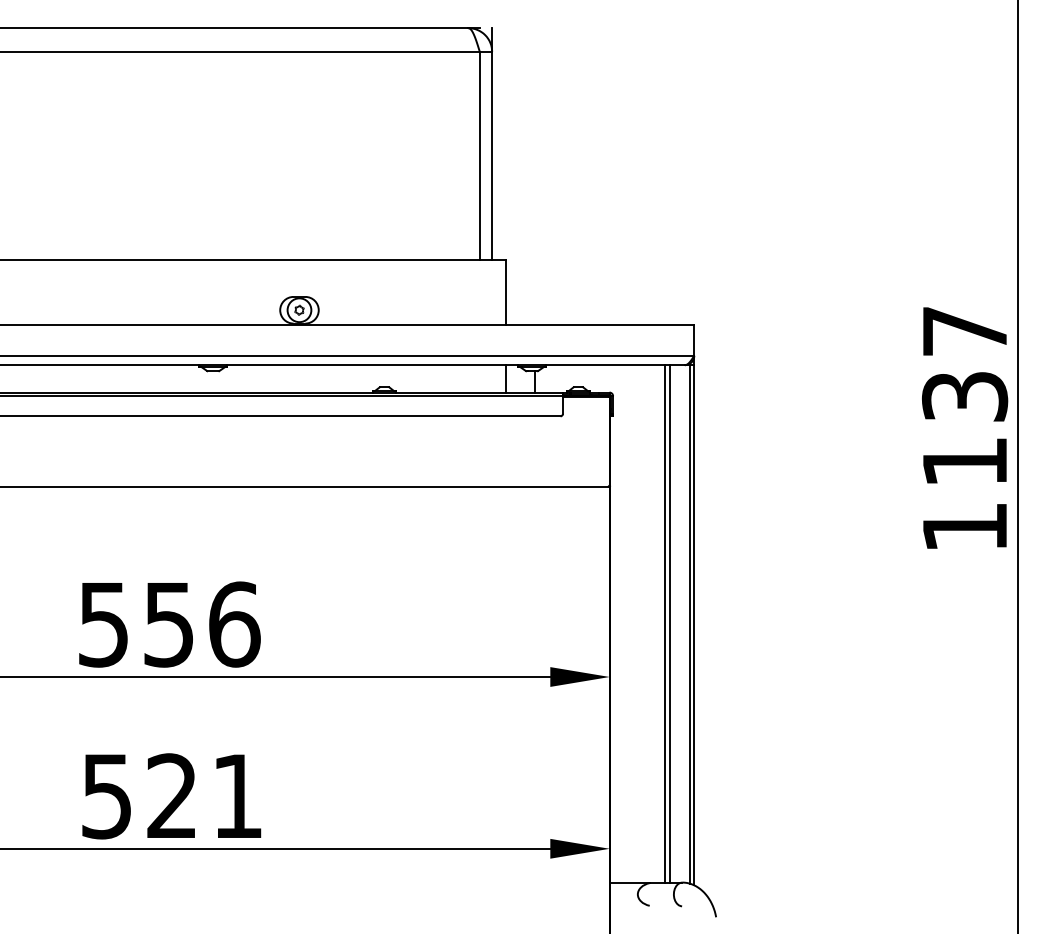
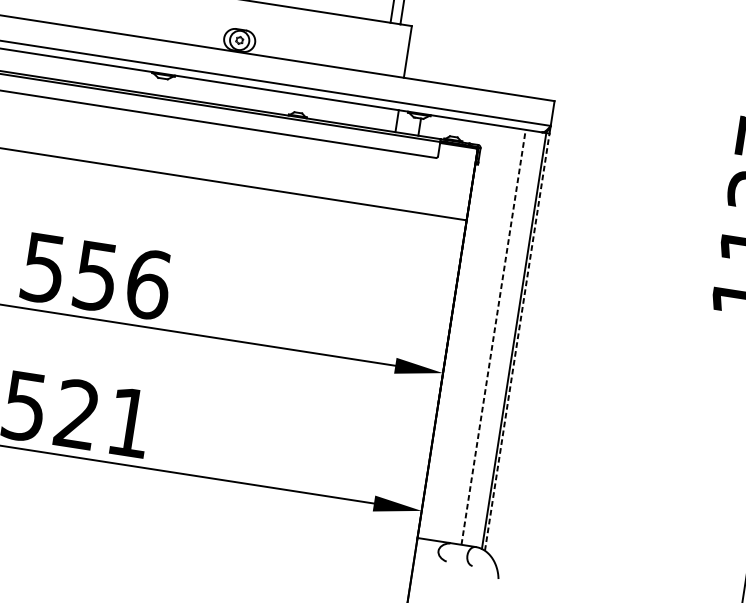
line: (664, 623) -> (493, 337), solid -> dashed
line: (670, 623) -> (498, 337), removed
line: (694, 624) -> (517, 341), solid -> dashed

